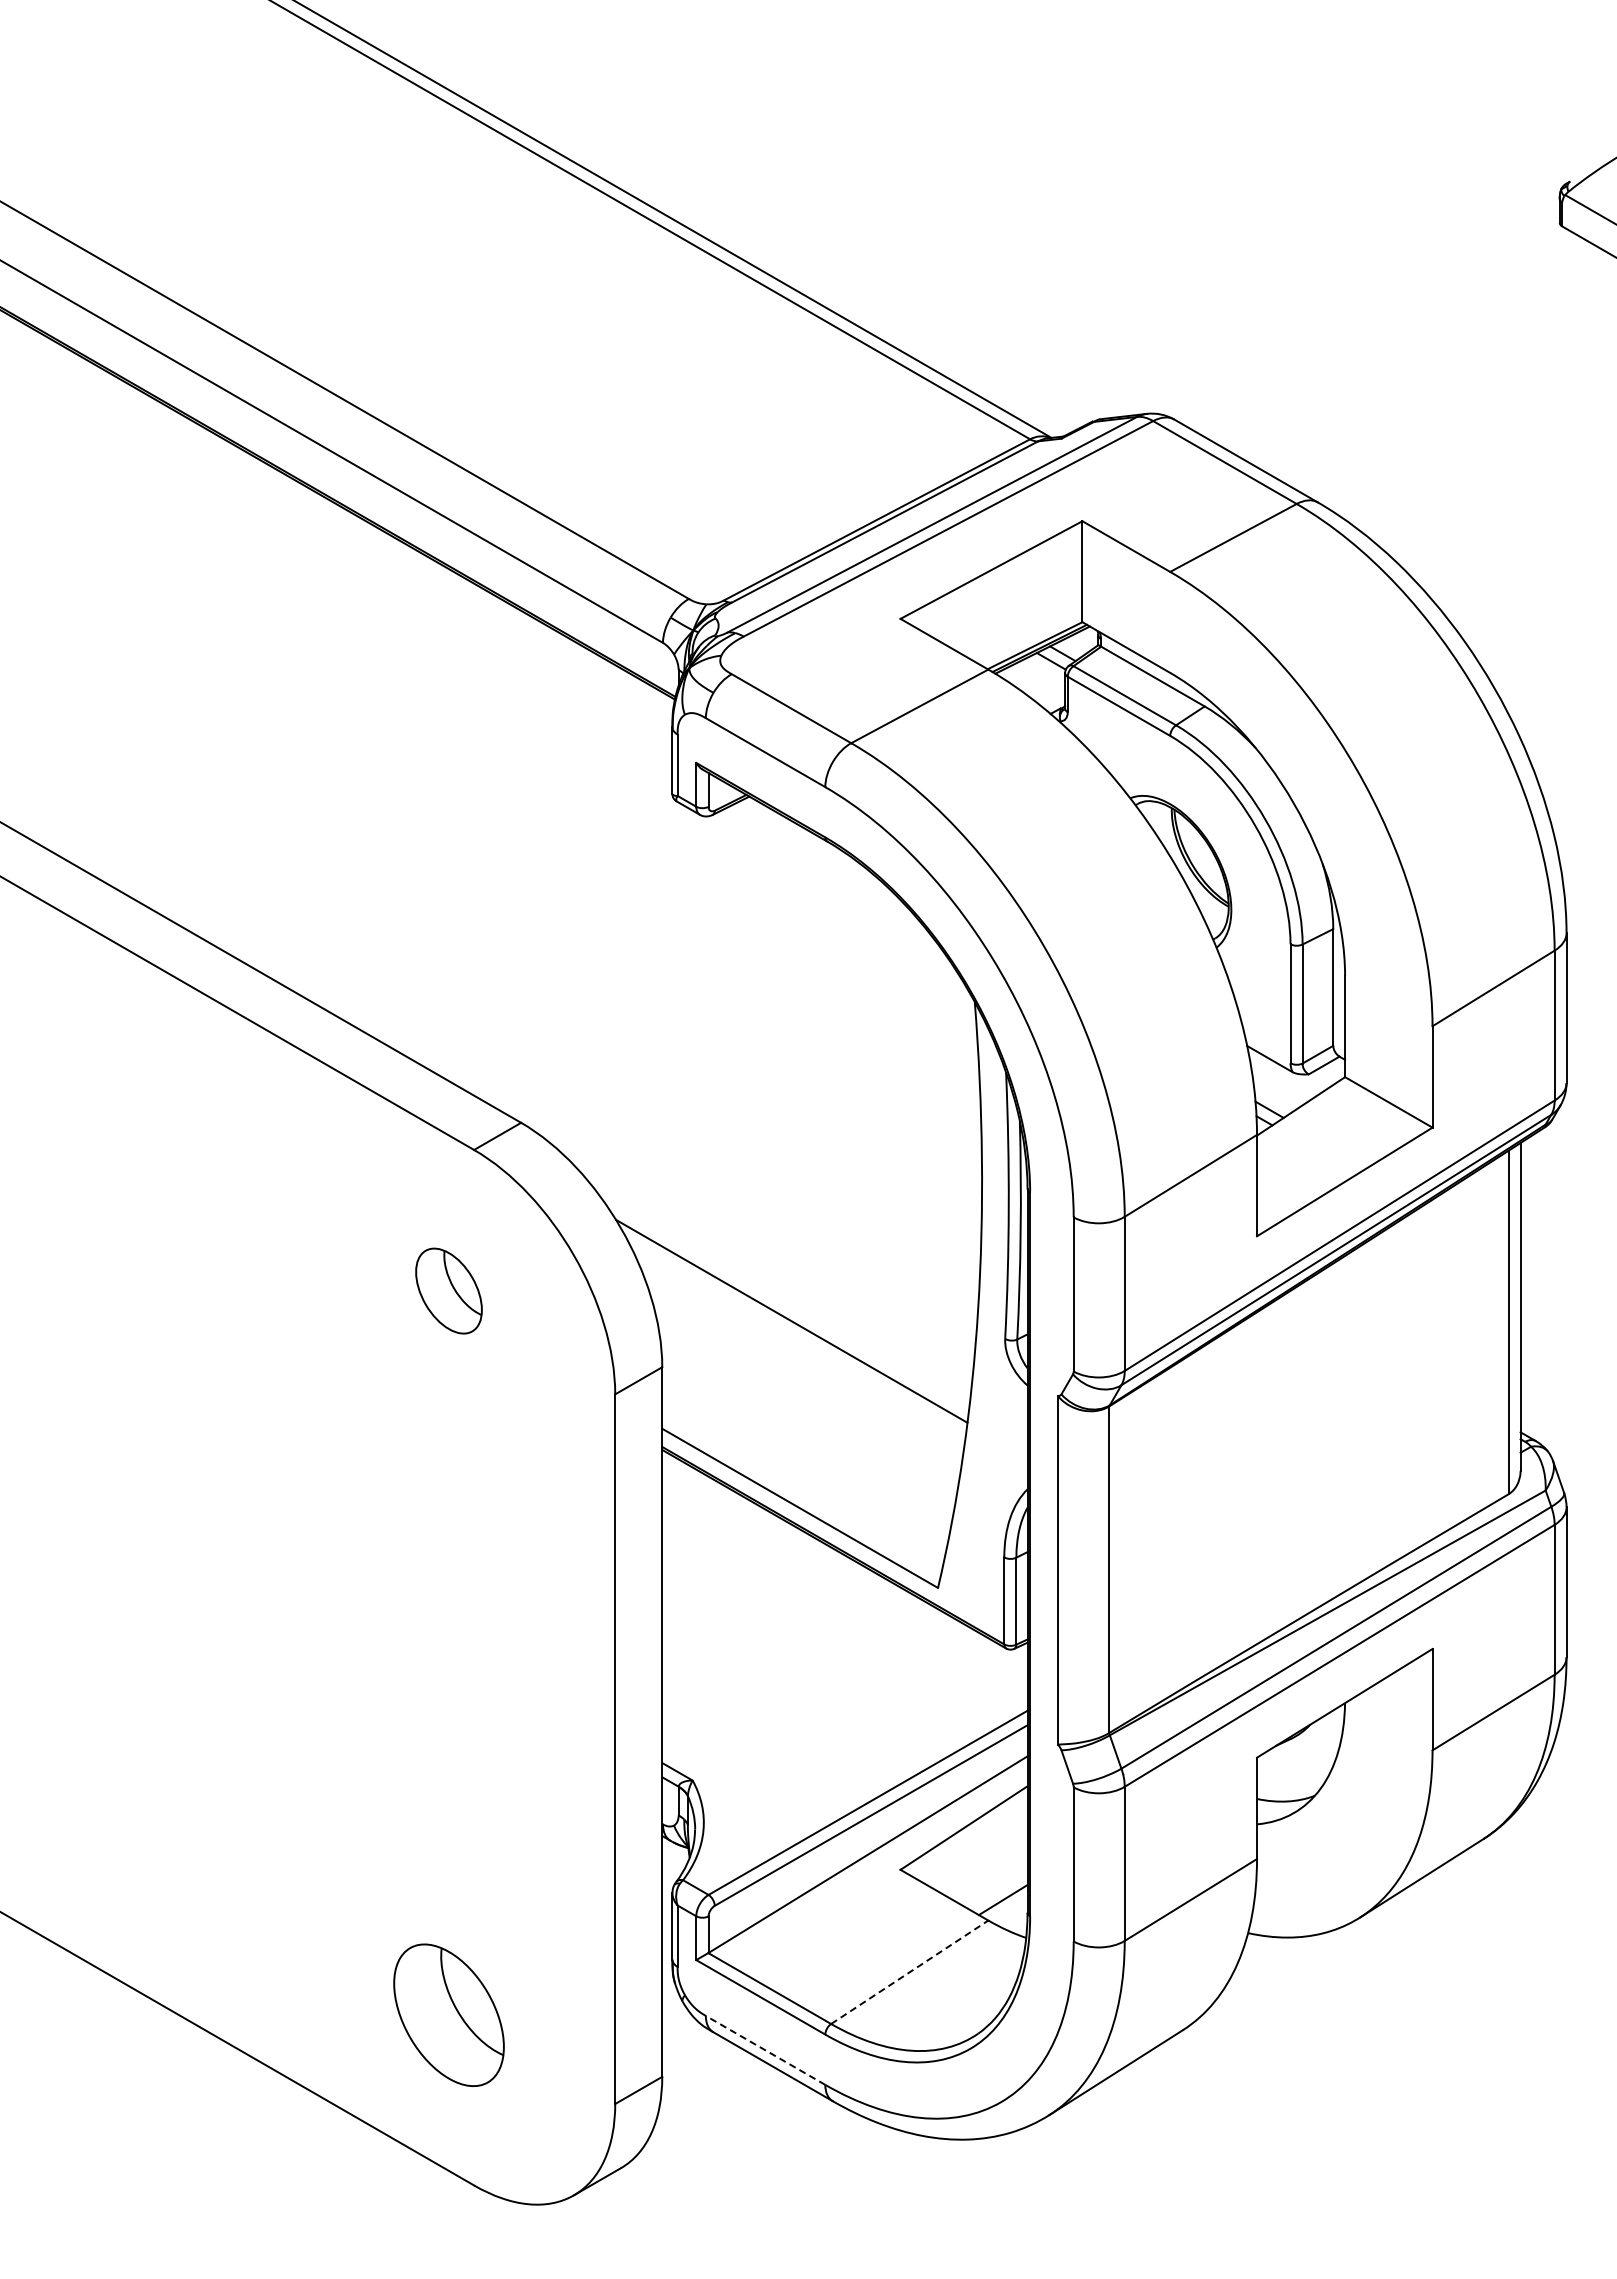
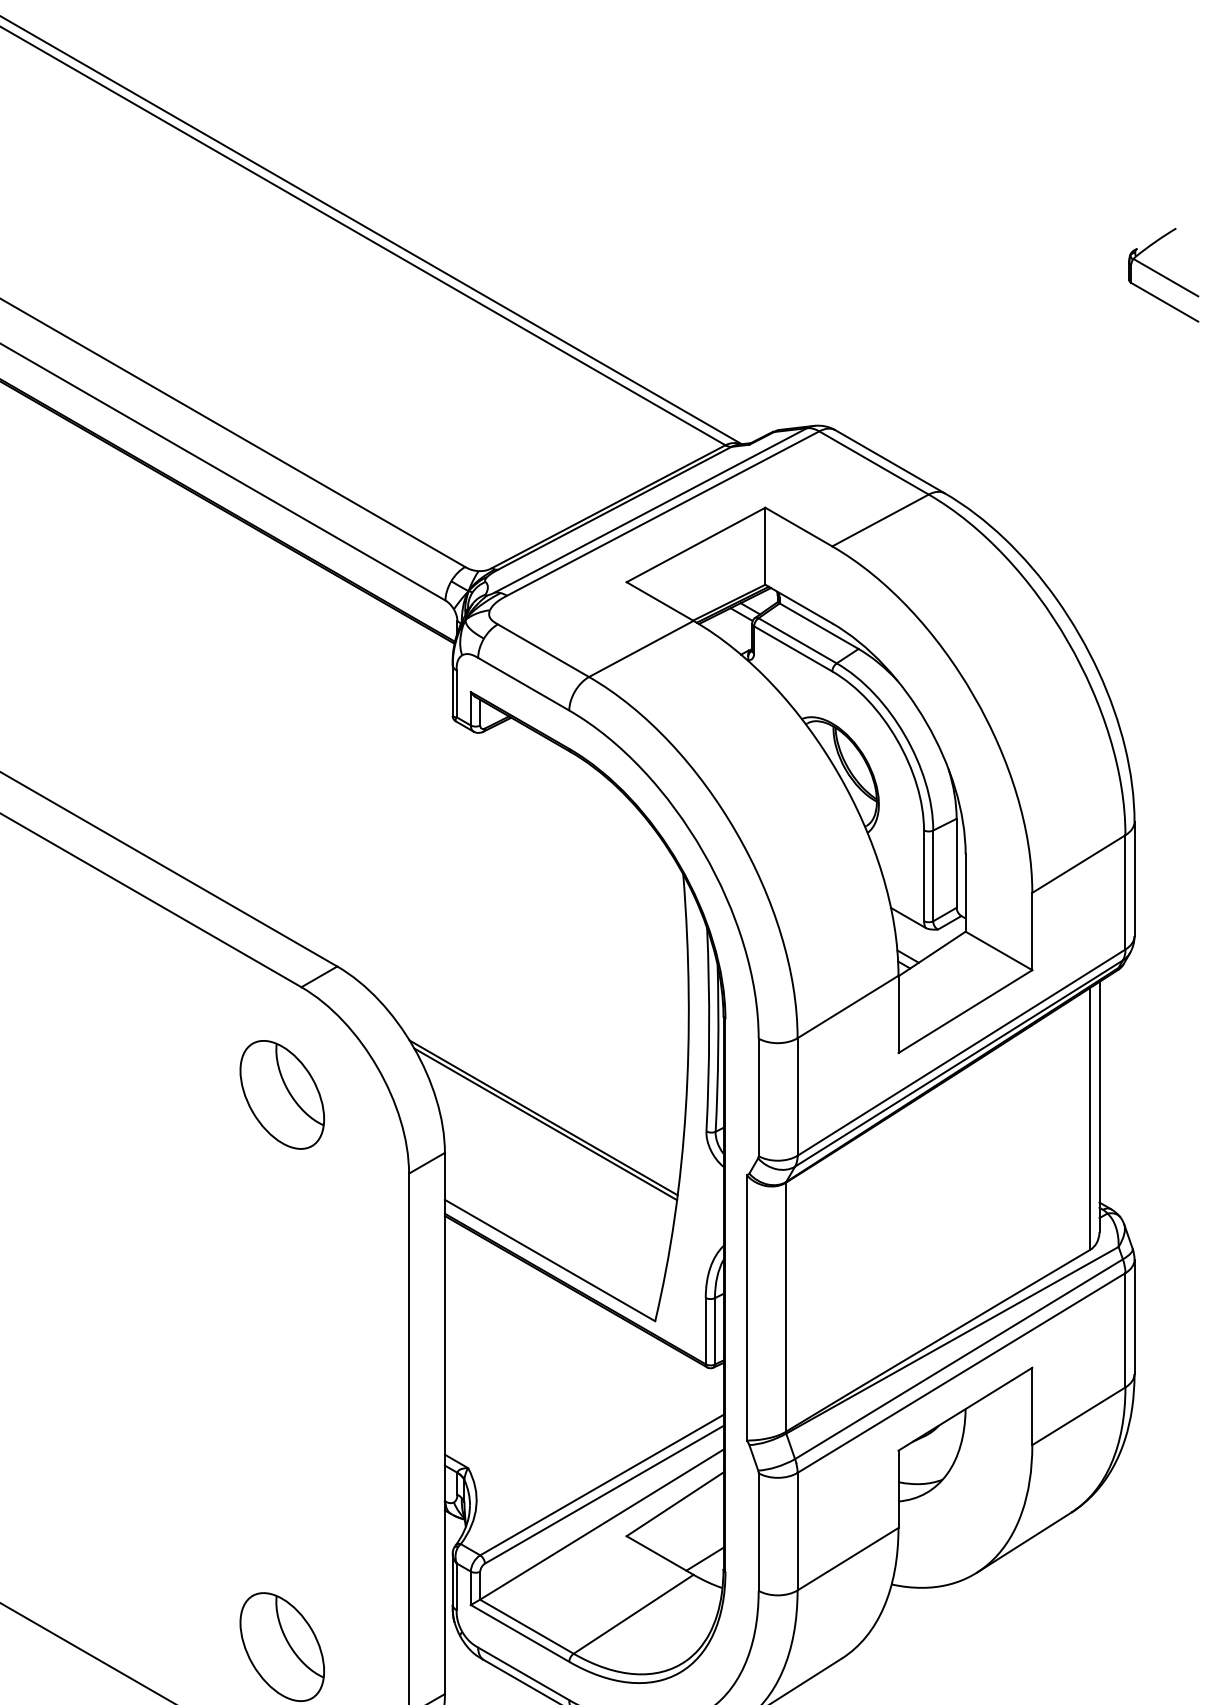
part: (448, 1290) -> (281, 1094), size x1.67
line: (794, 1329) -> (545, 1124), added
line: (910, 1971) -> (634, 1613), dashed -> solid
line: (765, 2050) -> (523, 1673), dashed -> solid

